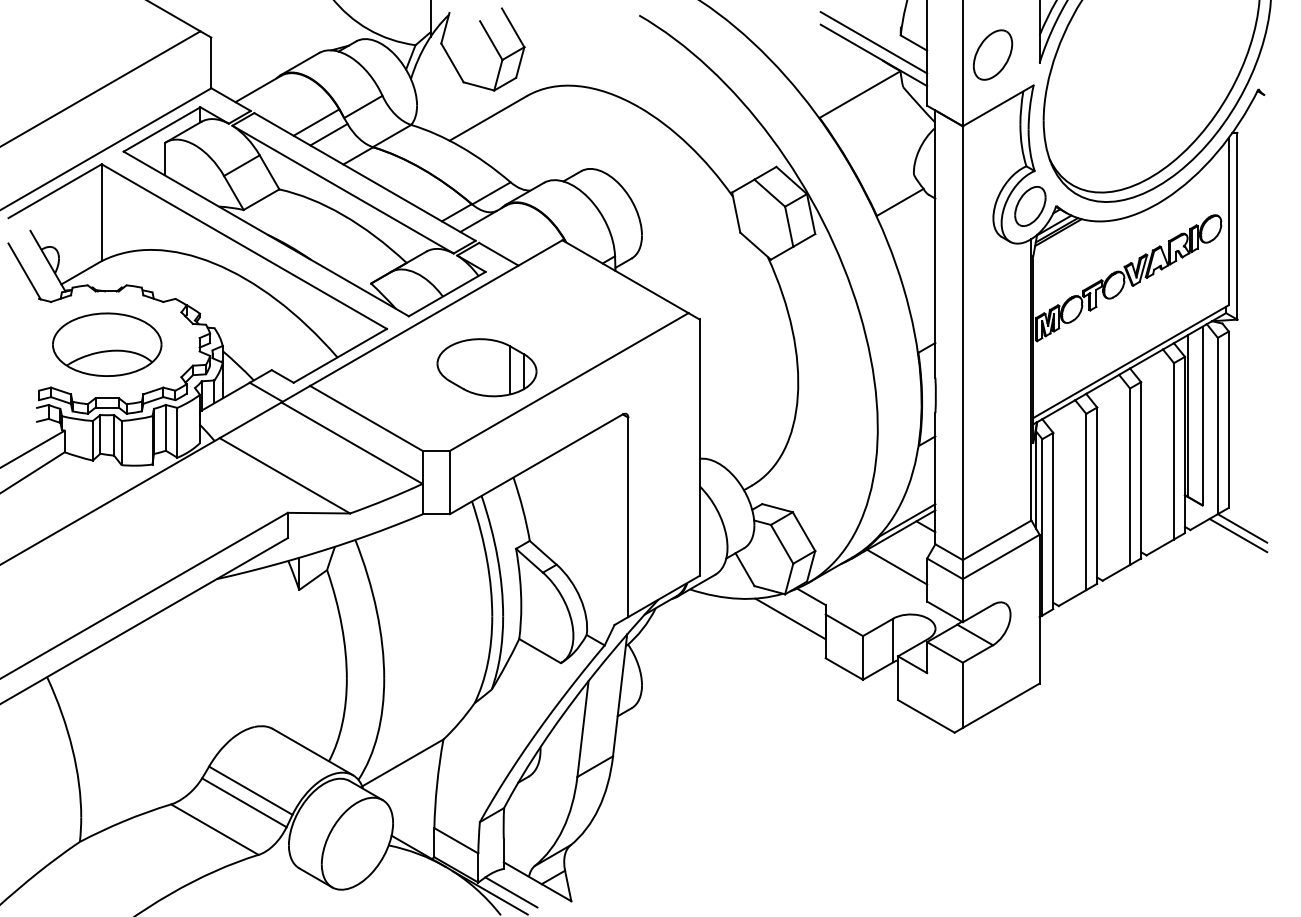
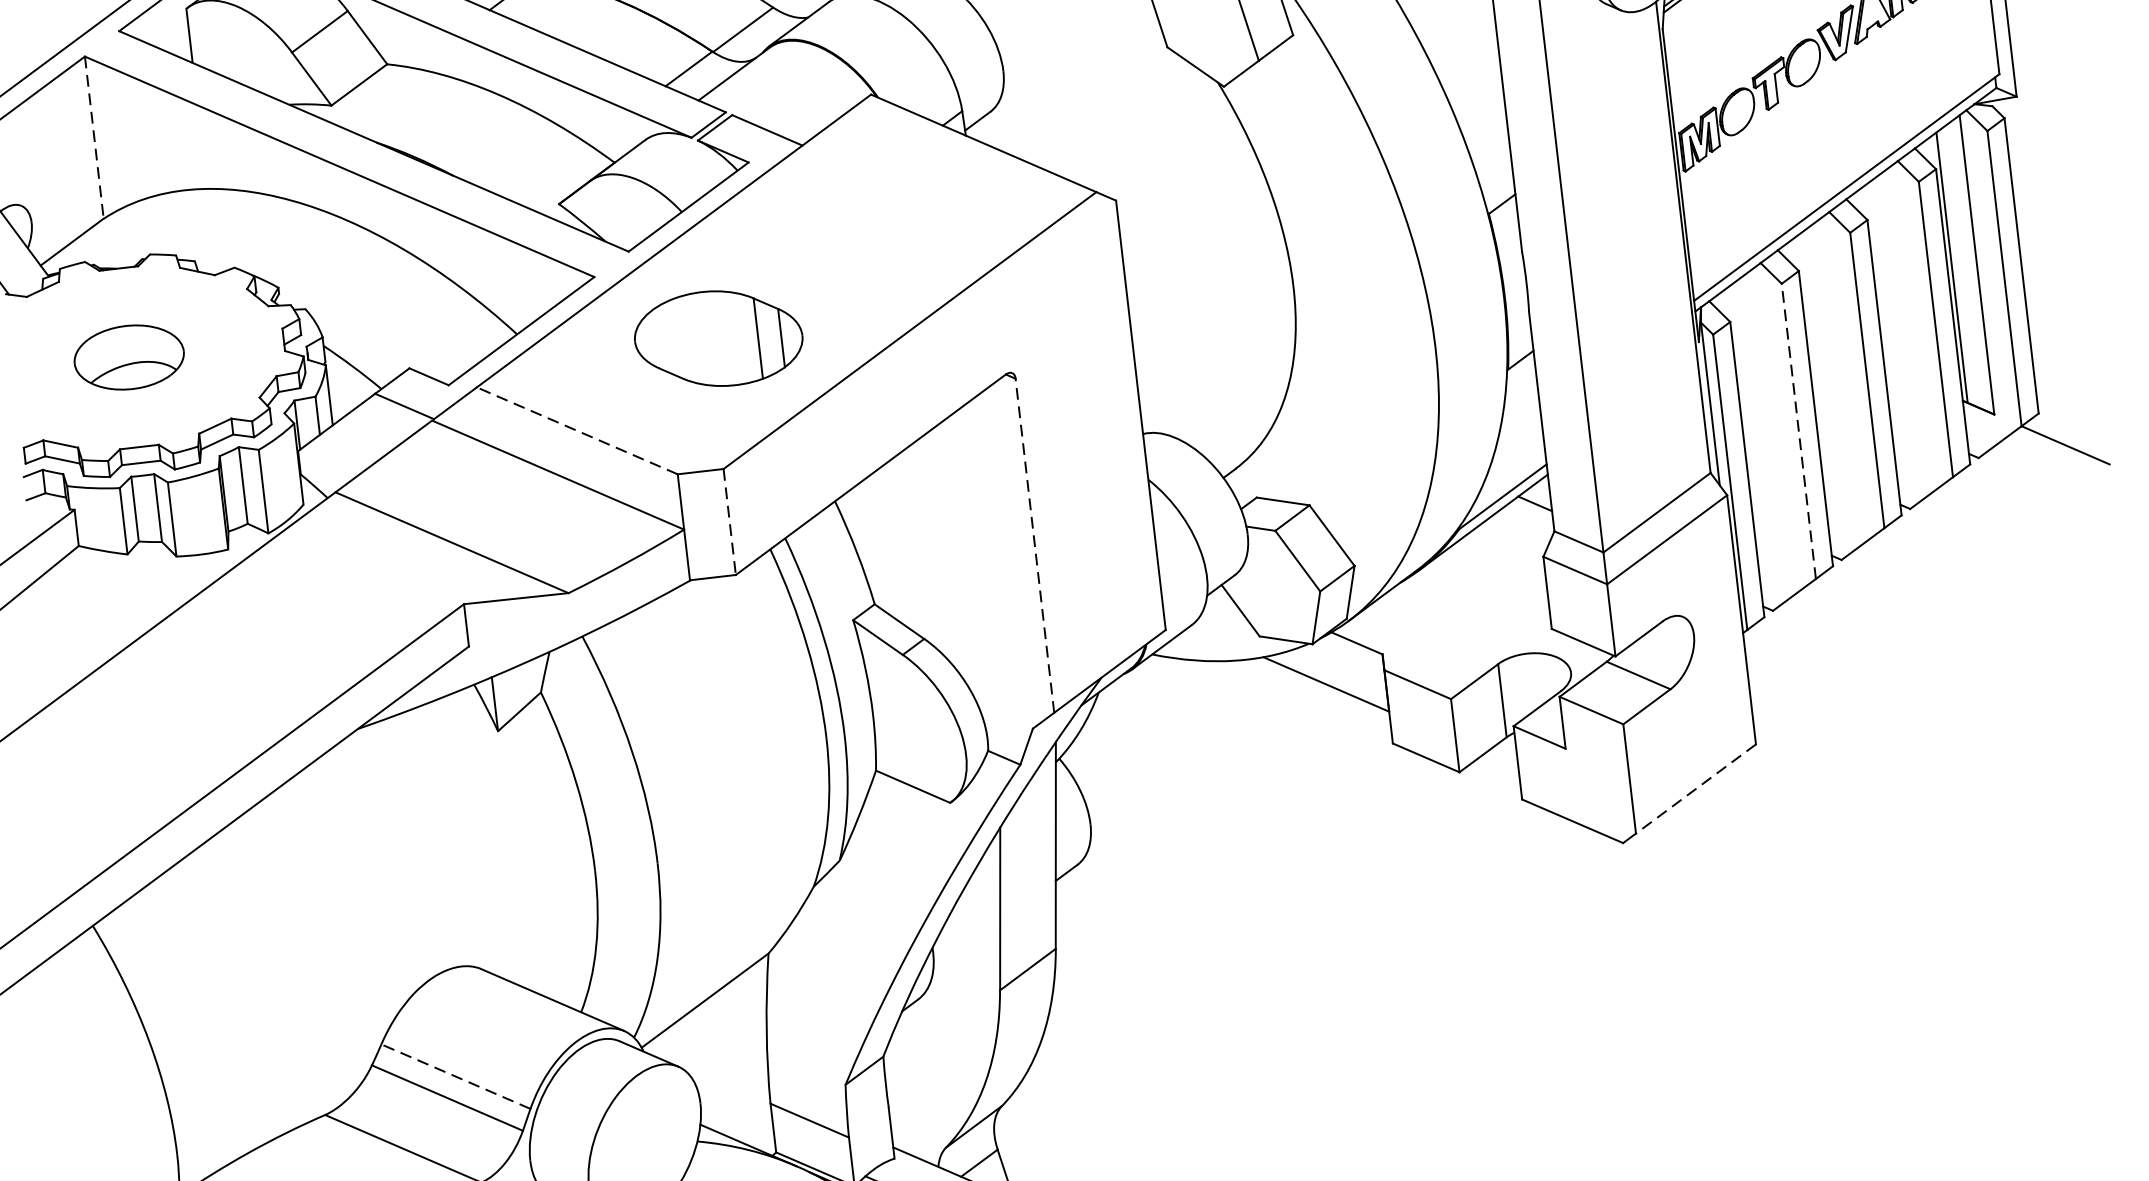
line: (101, 213) -> (94, 139), solid -> dashed
part: (107, 344) -> (129, 357), size x0.6
part: (486, 367) -> (717, 338), moved
line: (366, 418) -> (577, 430), solid -> dashed
line: (449, 482) -> (728, 522), solid -> dashed
line: (1086, 501) -> (1799, 430), solid -> dashed
line: (628, 517) -> (1035, 545), solid -> dashed
line: (1238, 535) -> (2060, 457), removed
line: (897, 566) -> (1495, 575), removed
line: (1000, 706) -> (1694, 790), solid -> dashed
line: (250, 790) -> (455, 1076), solid -> dashed

